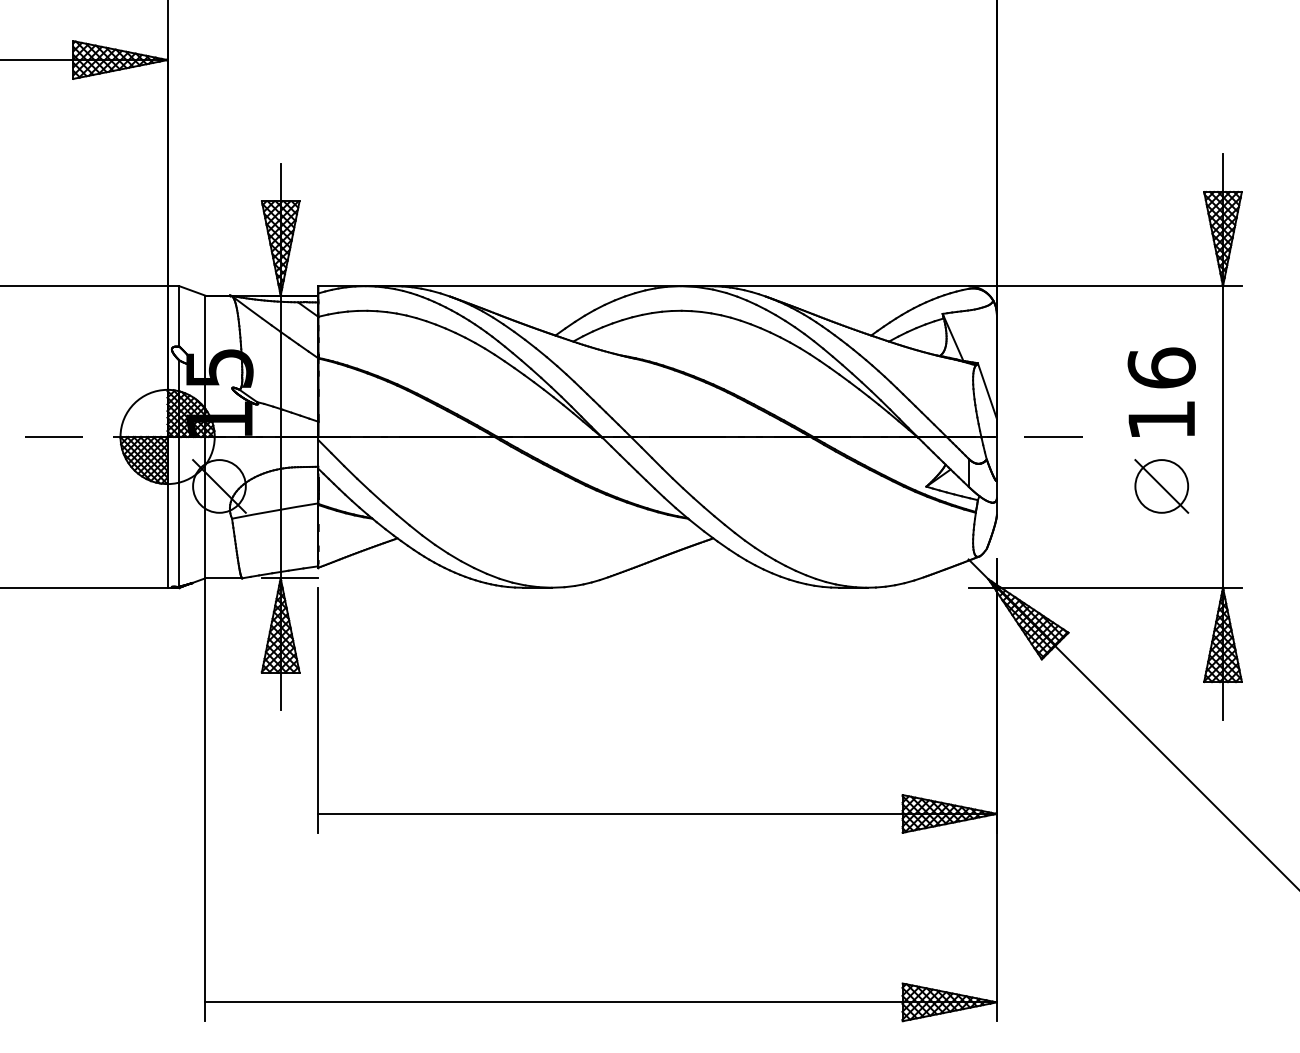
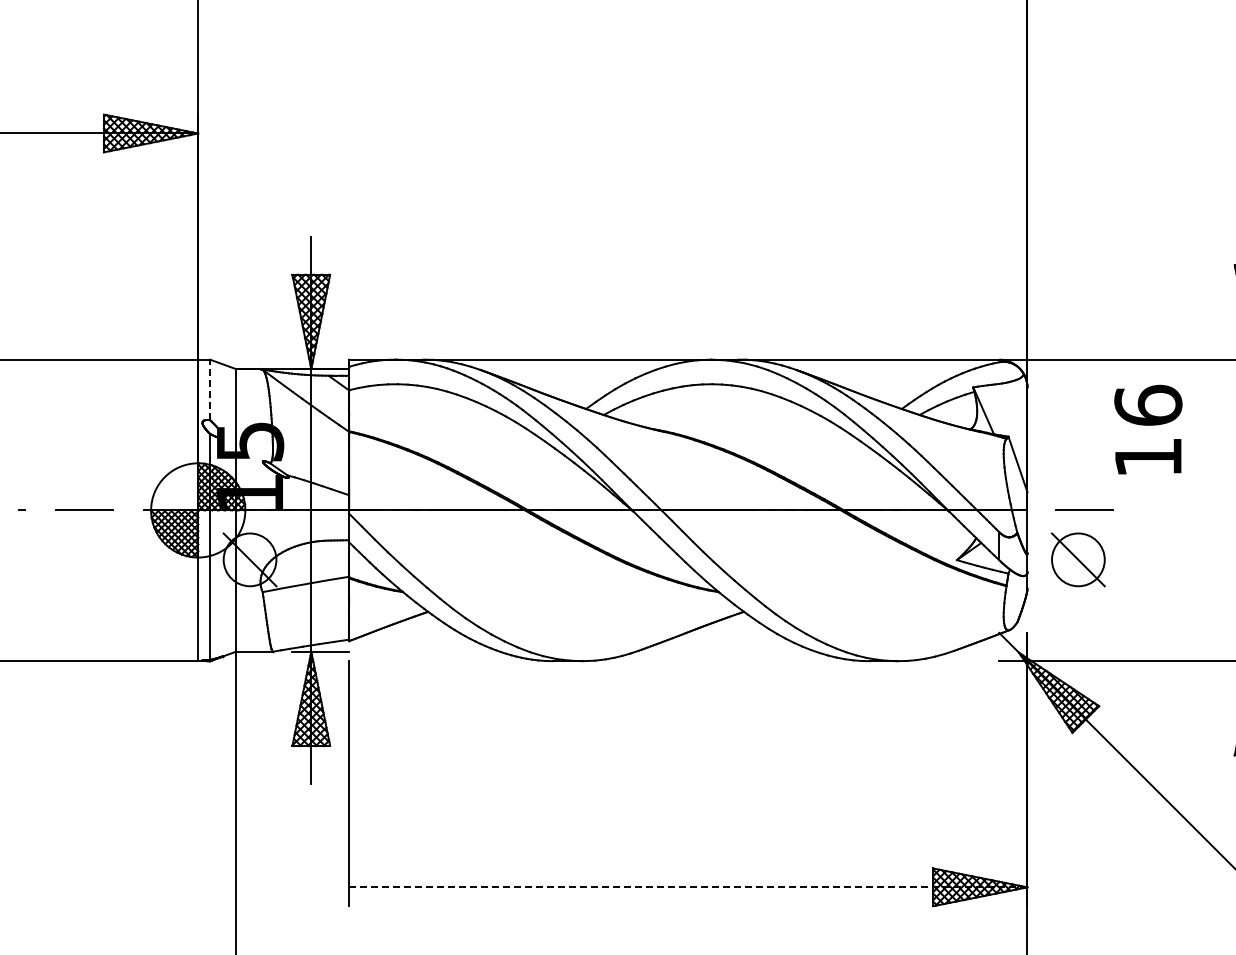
line: (179, 315) -> (210, 388), solid -> dashed
text: (1161, 391) -> (1148, 428), moved
part: (1161, 486) -> (1078, 559), moved
line: (658, 813) -> (689, 886), solid -> dashed

